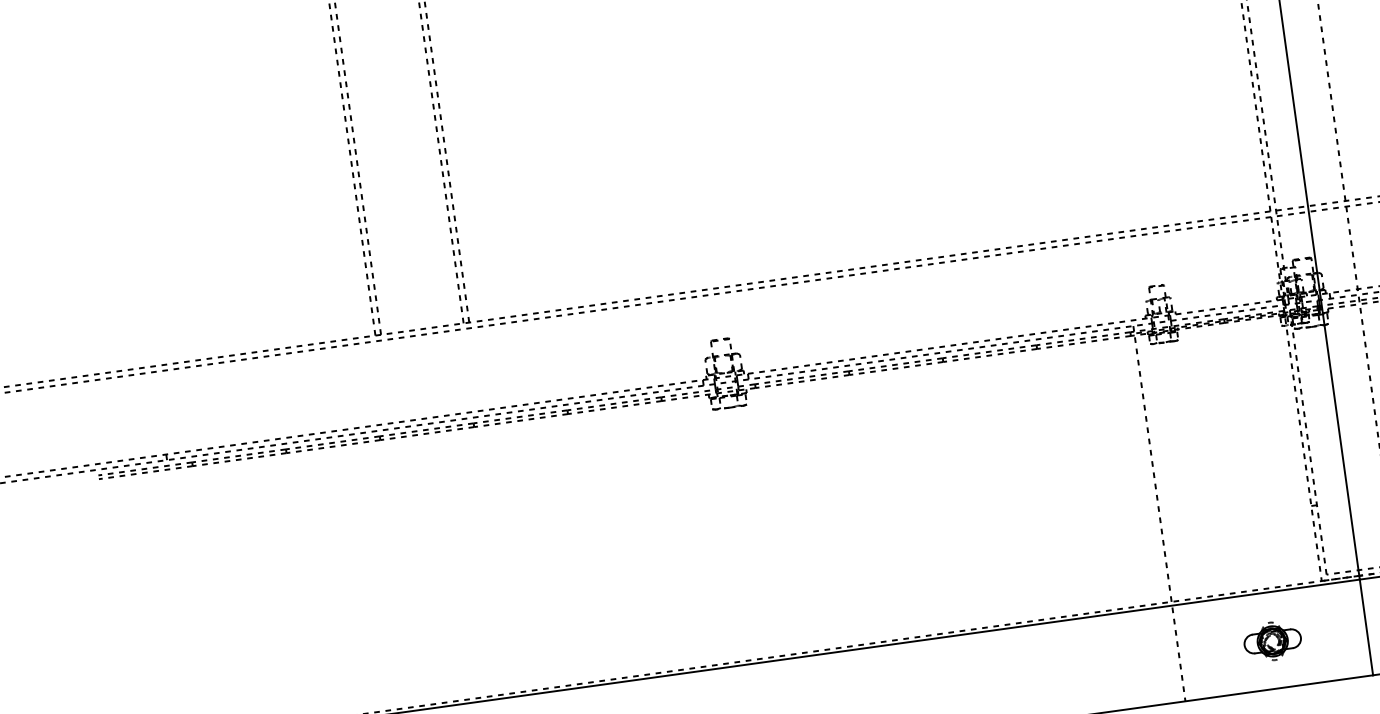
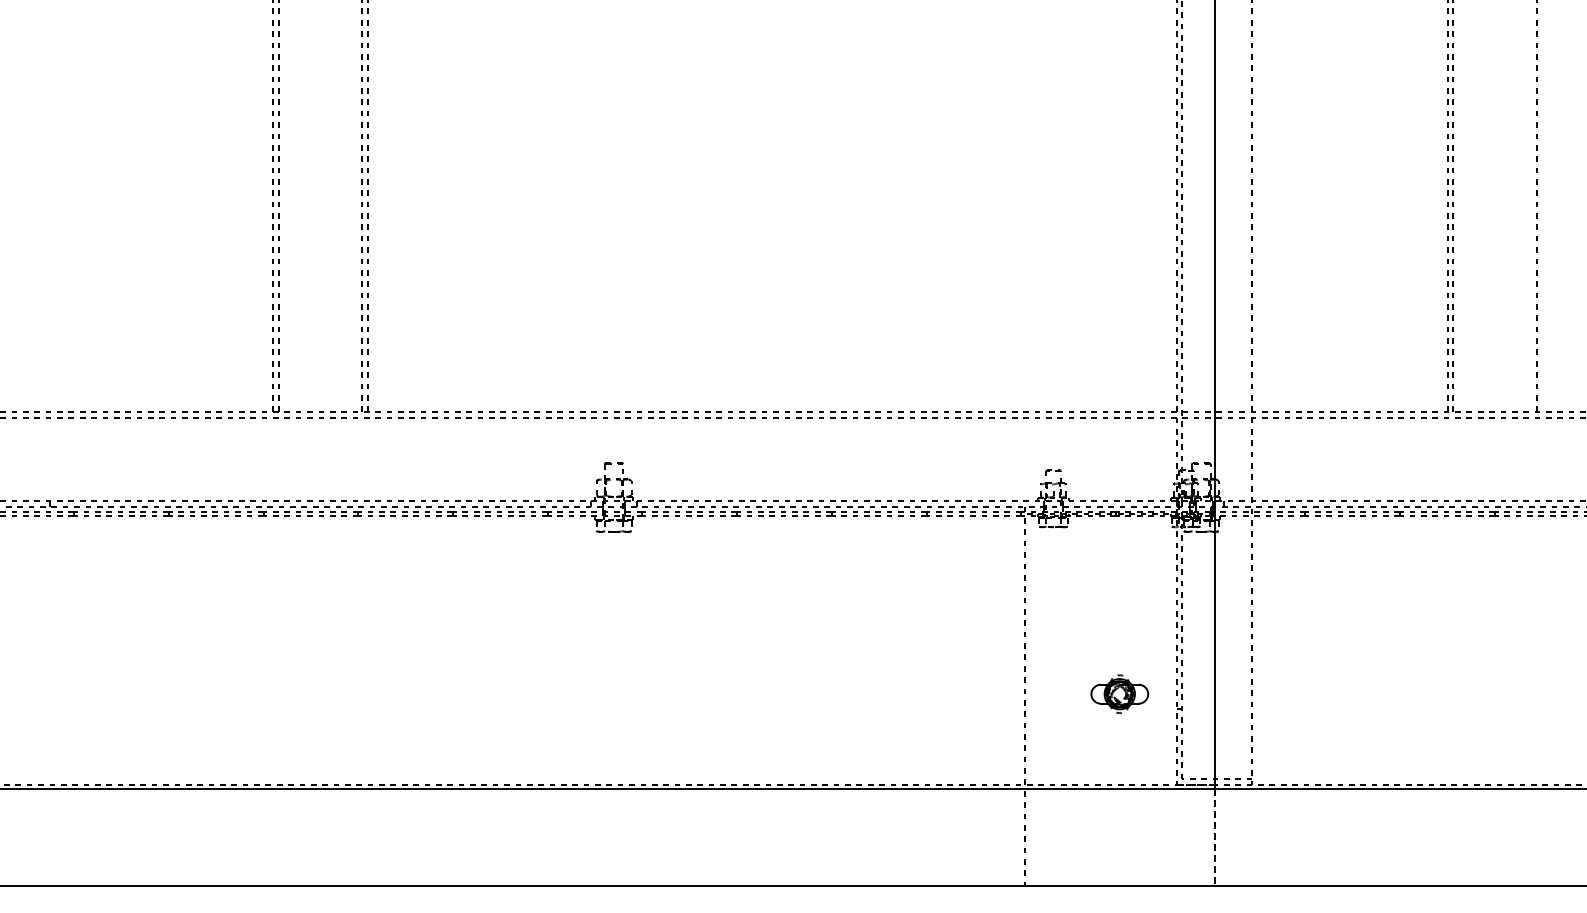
line: (1366, 627) -> (1214, 837), solid -> dashed
part: (1272, 640) -> (1119, 693), moved

